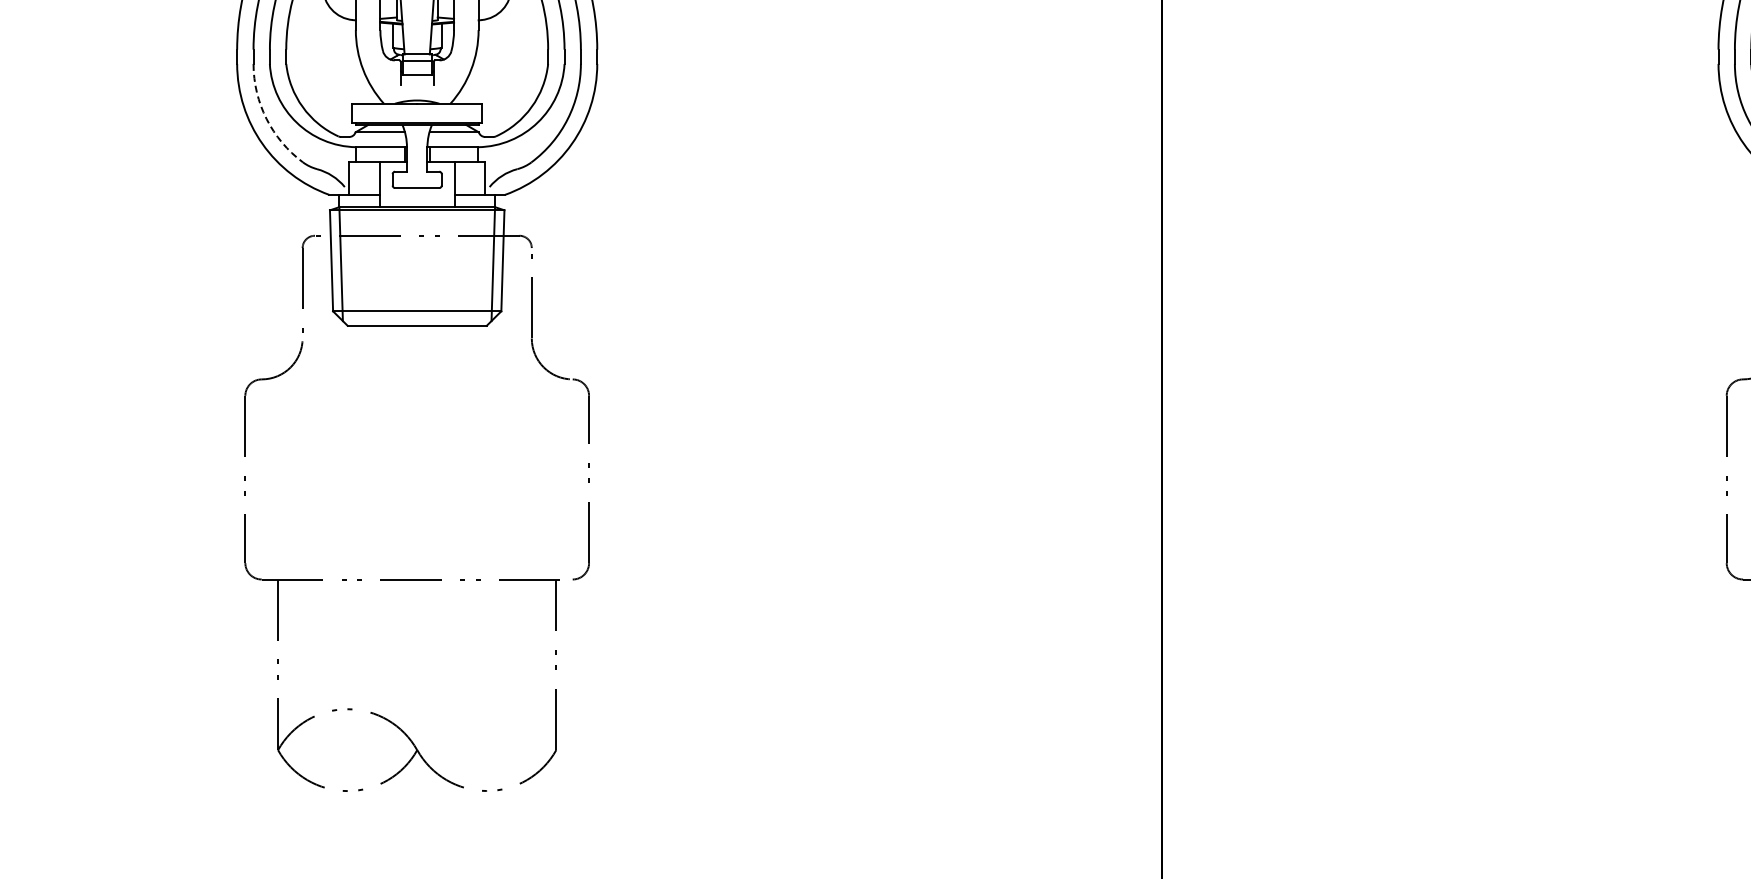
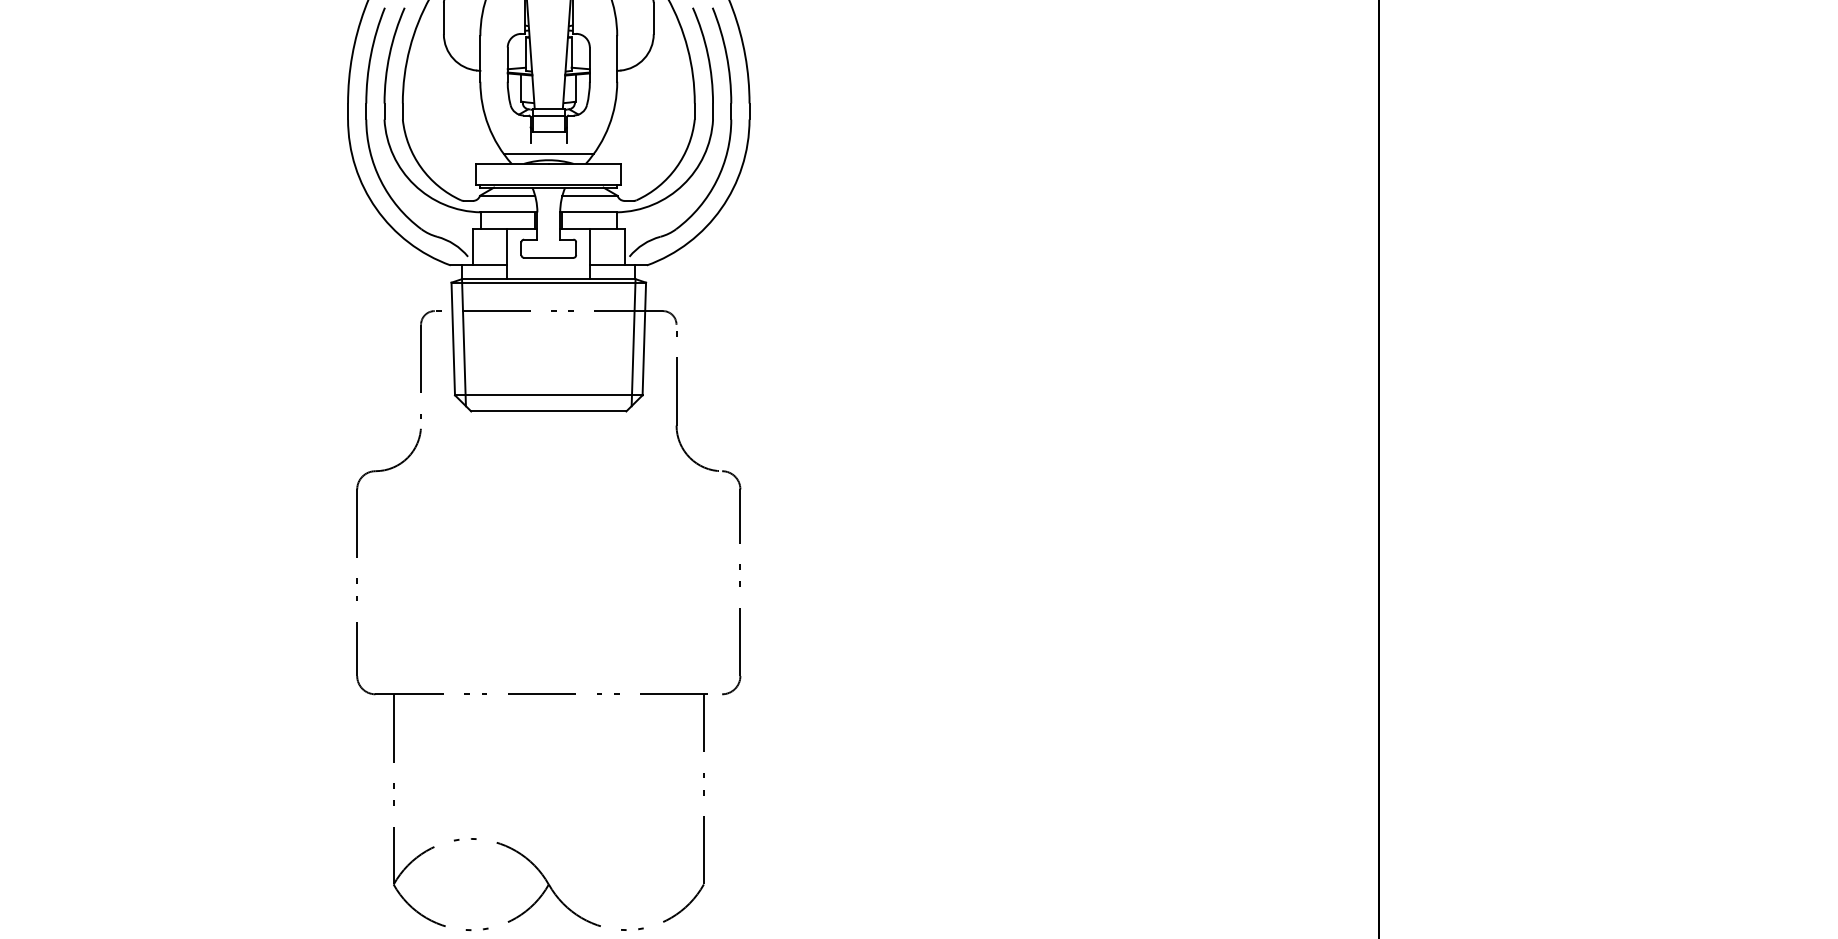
line: (416, 95) -> (547, 154), added
arc: (266, 118) -> (380, 180), dashed -> solid

